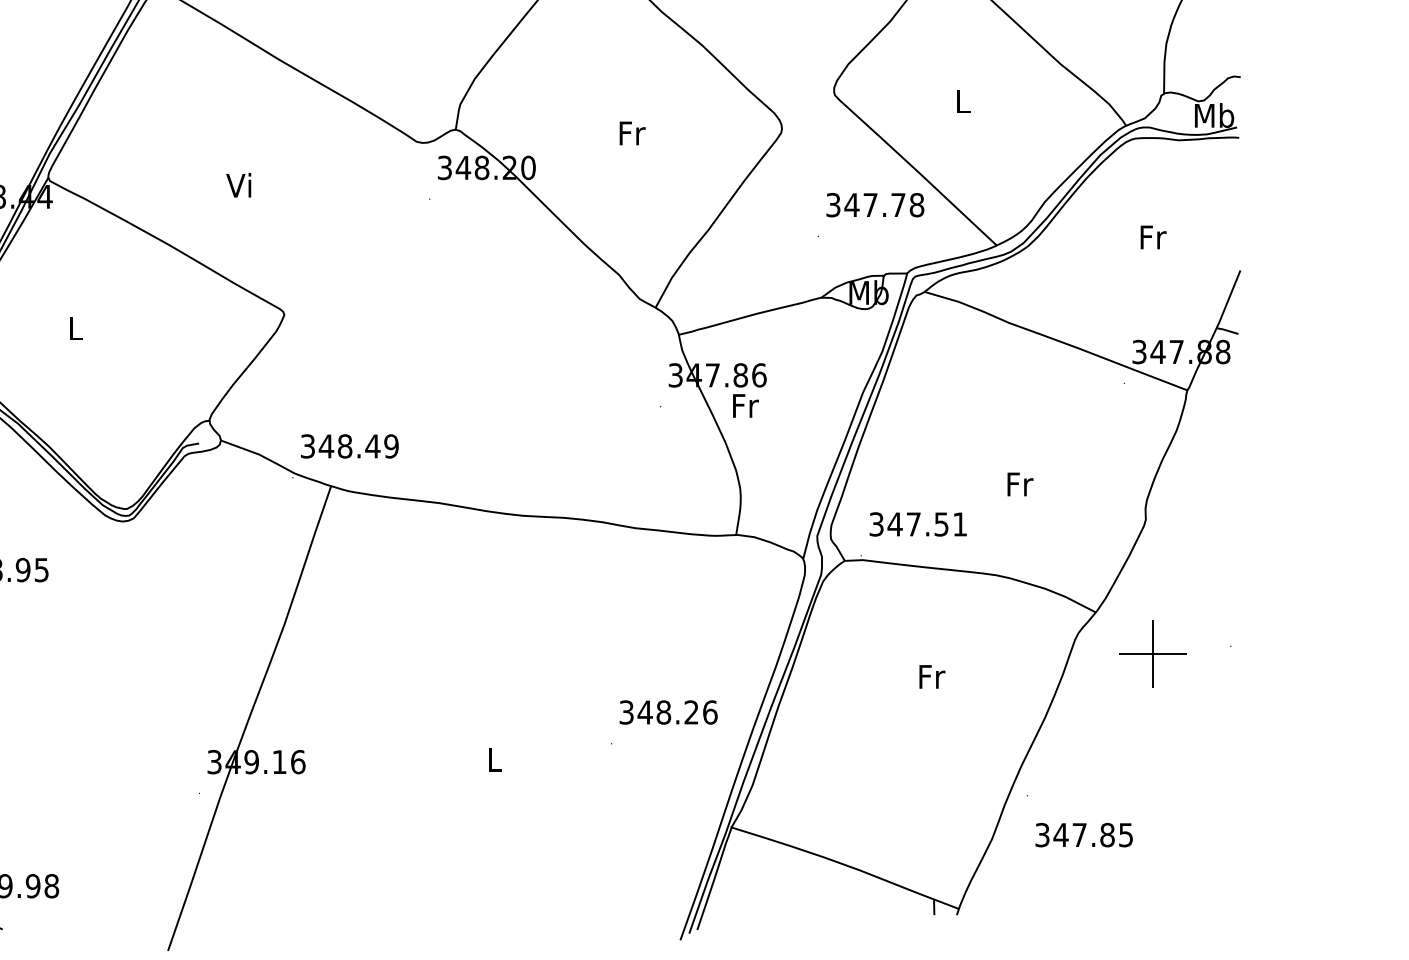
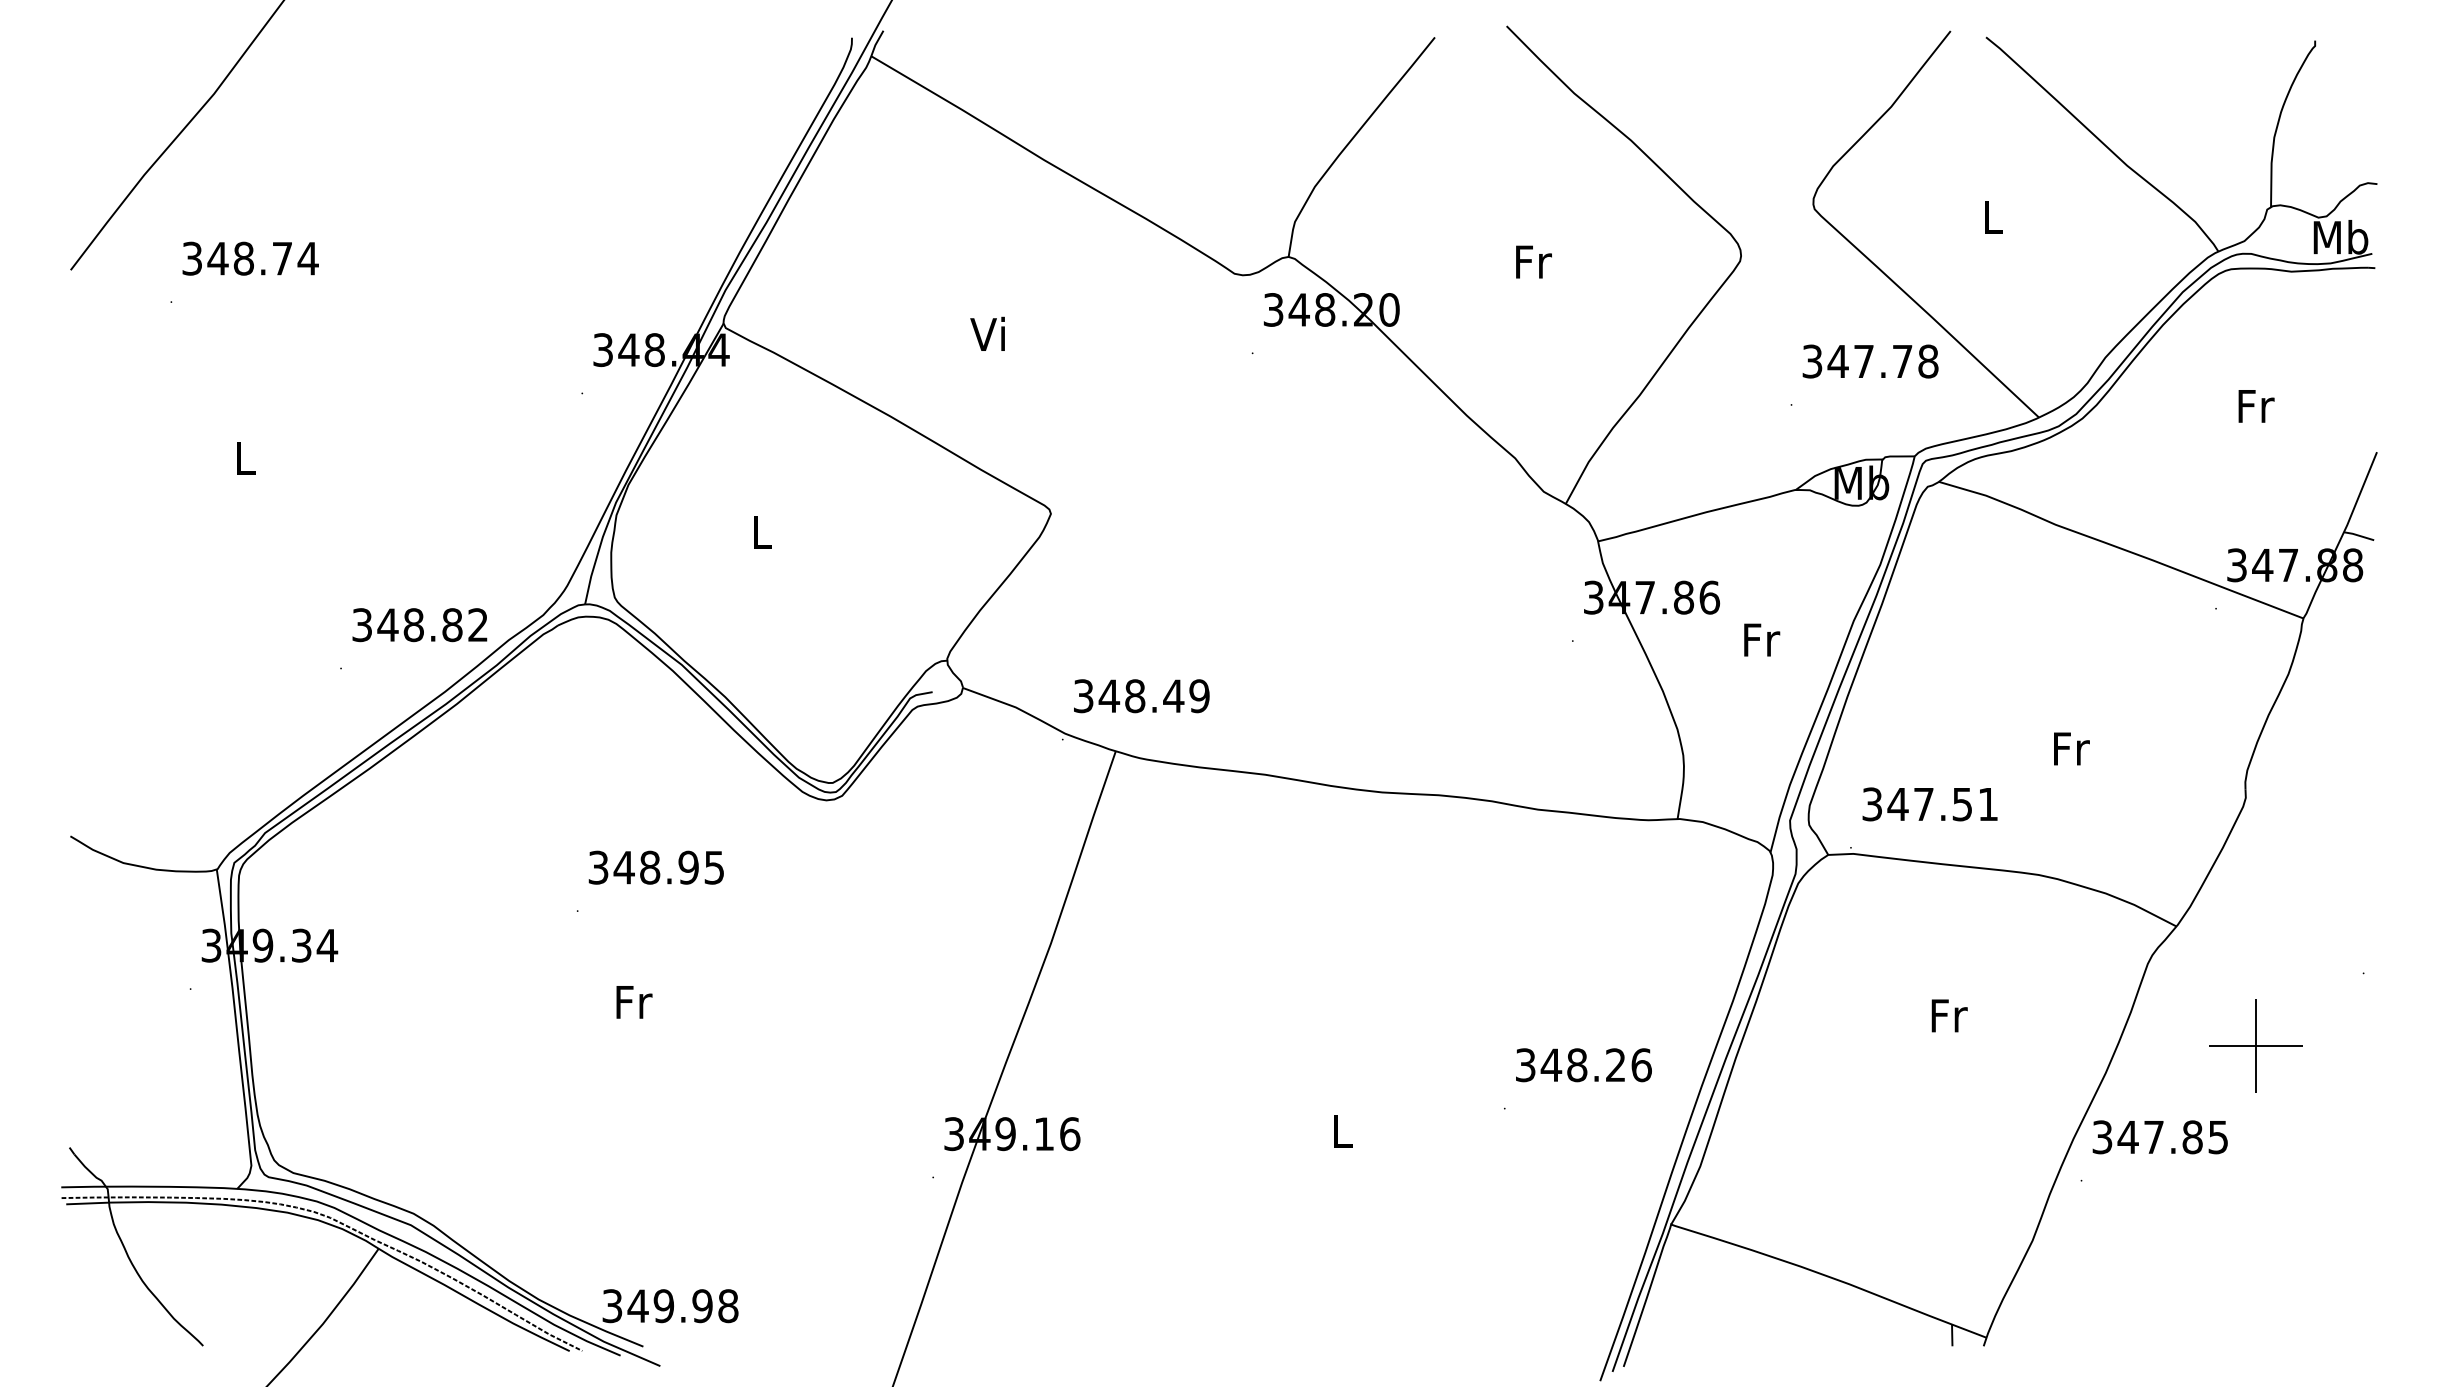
text: (746, 405) -> (1762, 639), moved
part: (1152, 653) -> (2255, 1045), moved
text: (1083, 835) -> (2159, 1137), moved

